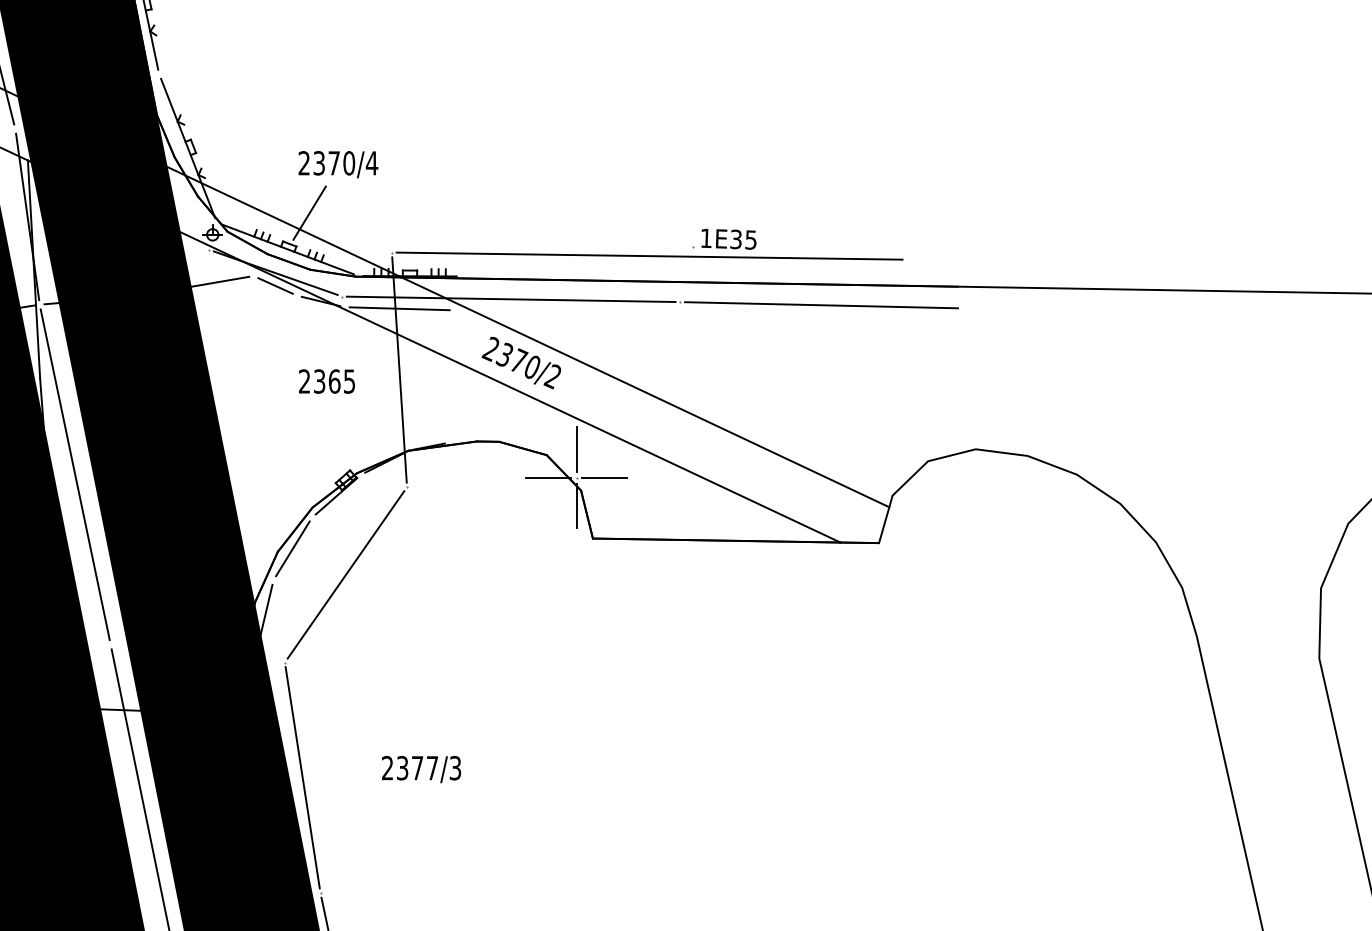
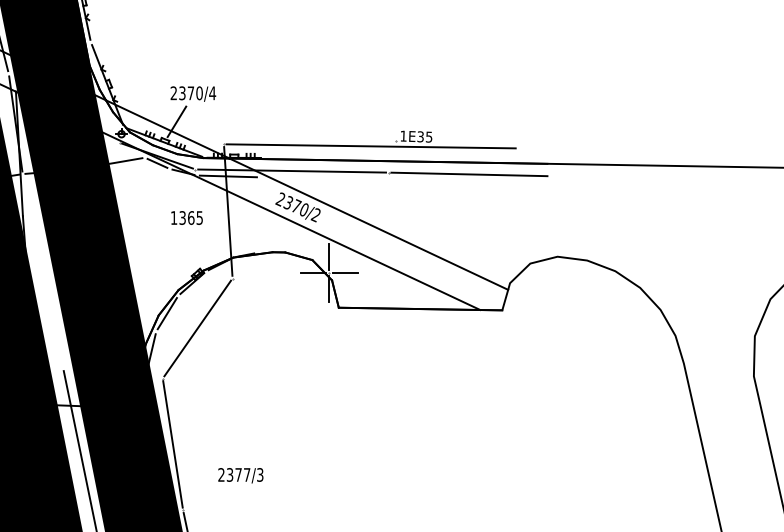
text: (303, 380) -> (173, 217), 2365 -> 1365
line: (74, 473) -> (42, 270), removed
text: (420, 769) -> (240, 475), moved

